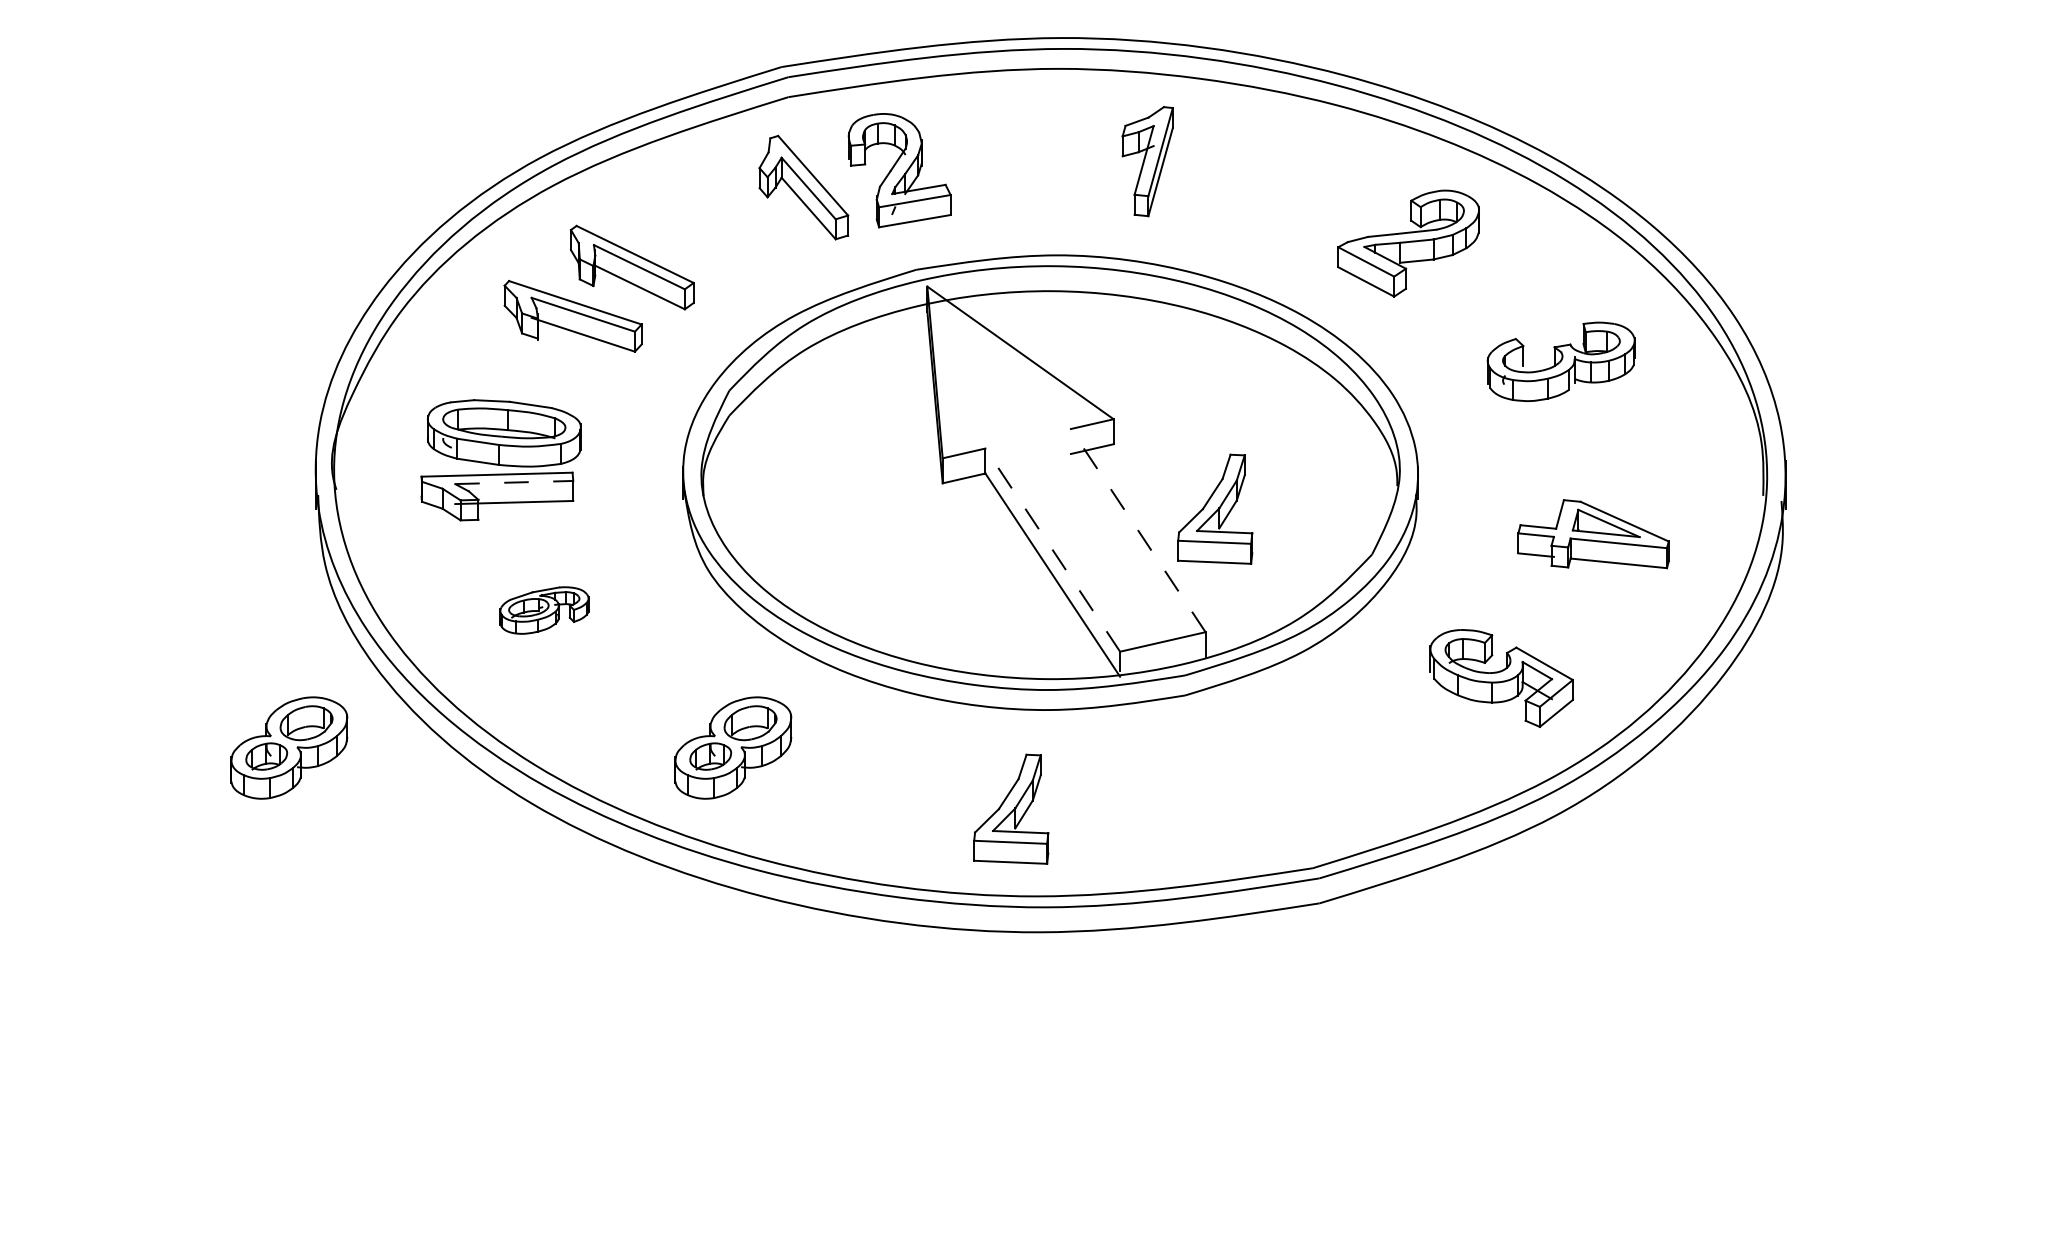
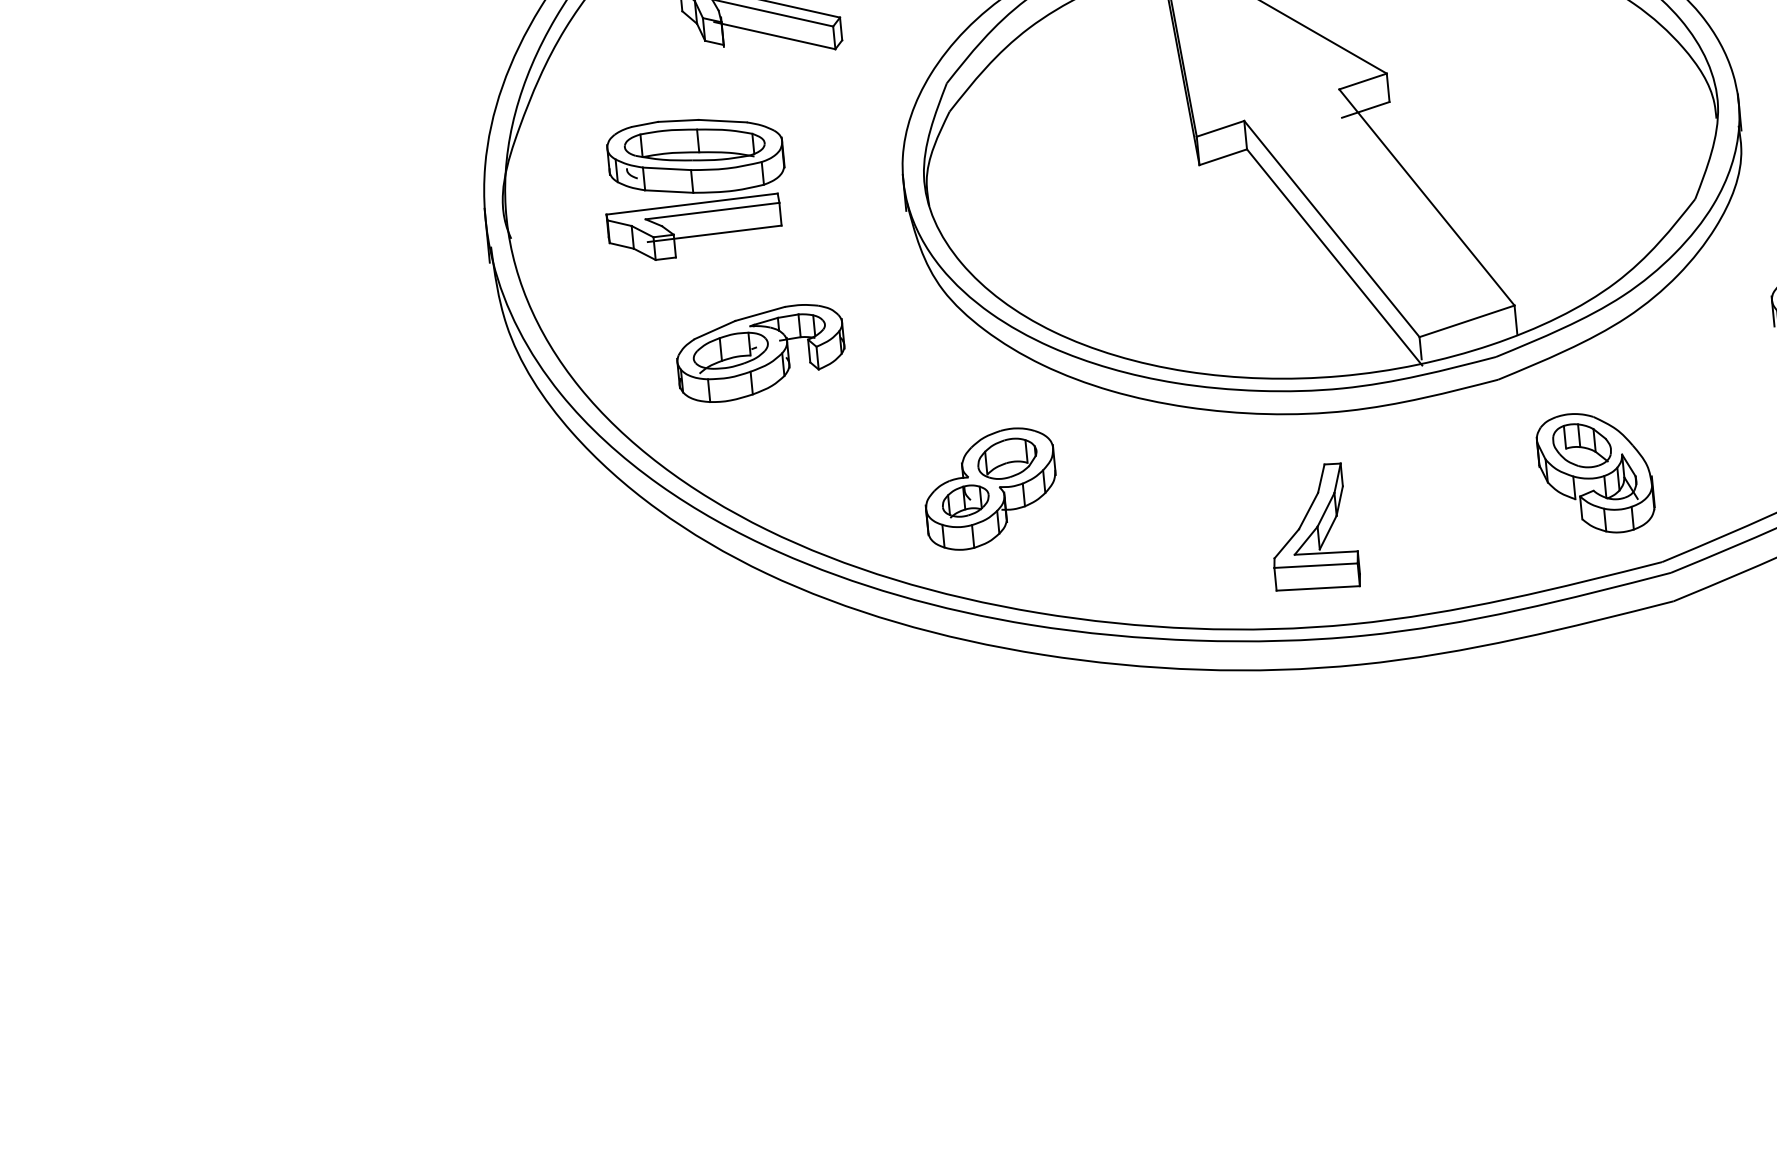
line: (514, 482) -> (712, 211), dashed -> solid
part: (1215, 508) -> (1512, 163), removed
line: (1138, 530) -> (1427, 197), dashed -> solid
line: (1052, 550) -> (1331, 229), dashed -> solid
part: (544, 610) -> (760, 353), size x1.67
part: (289, 747) -> (486, 536), removed
part: (1261, 784) -> (1594, 472), added

